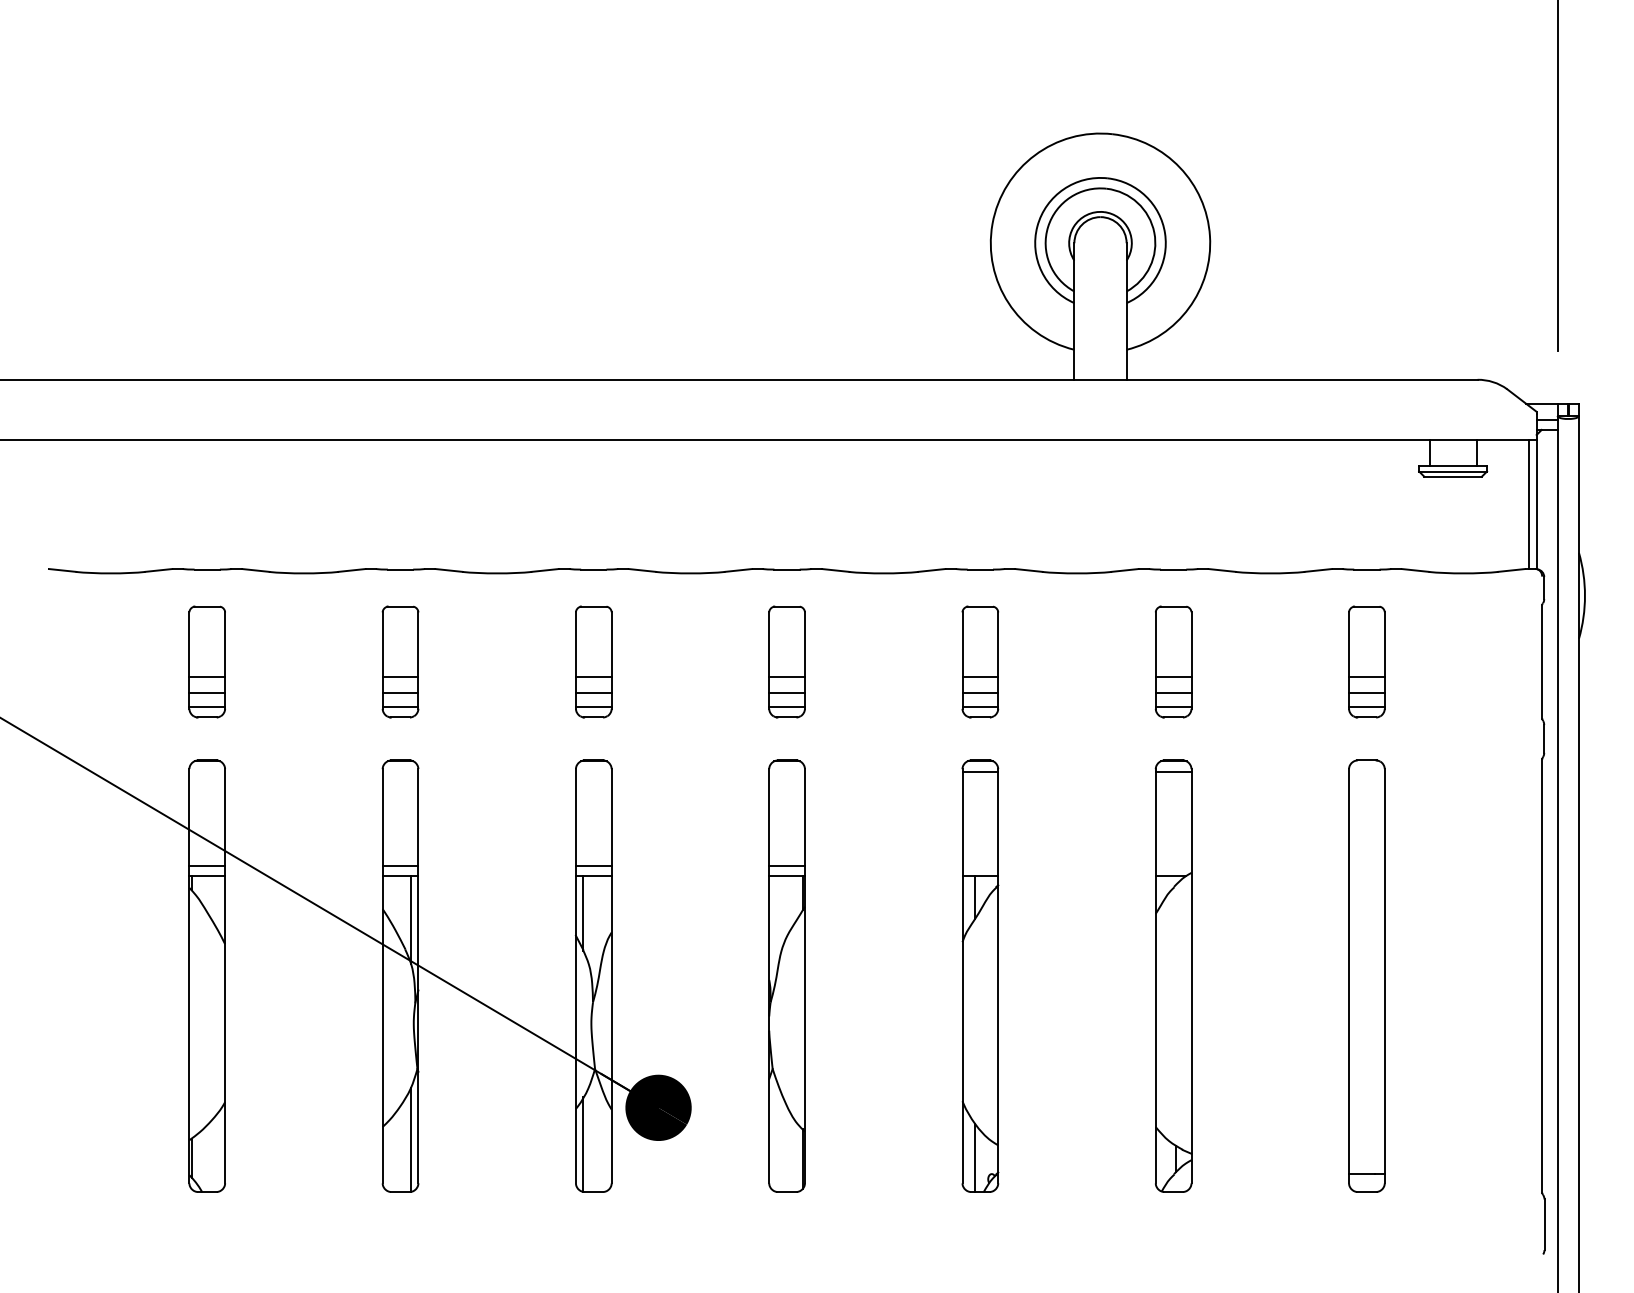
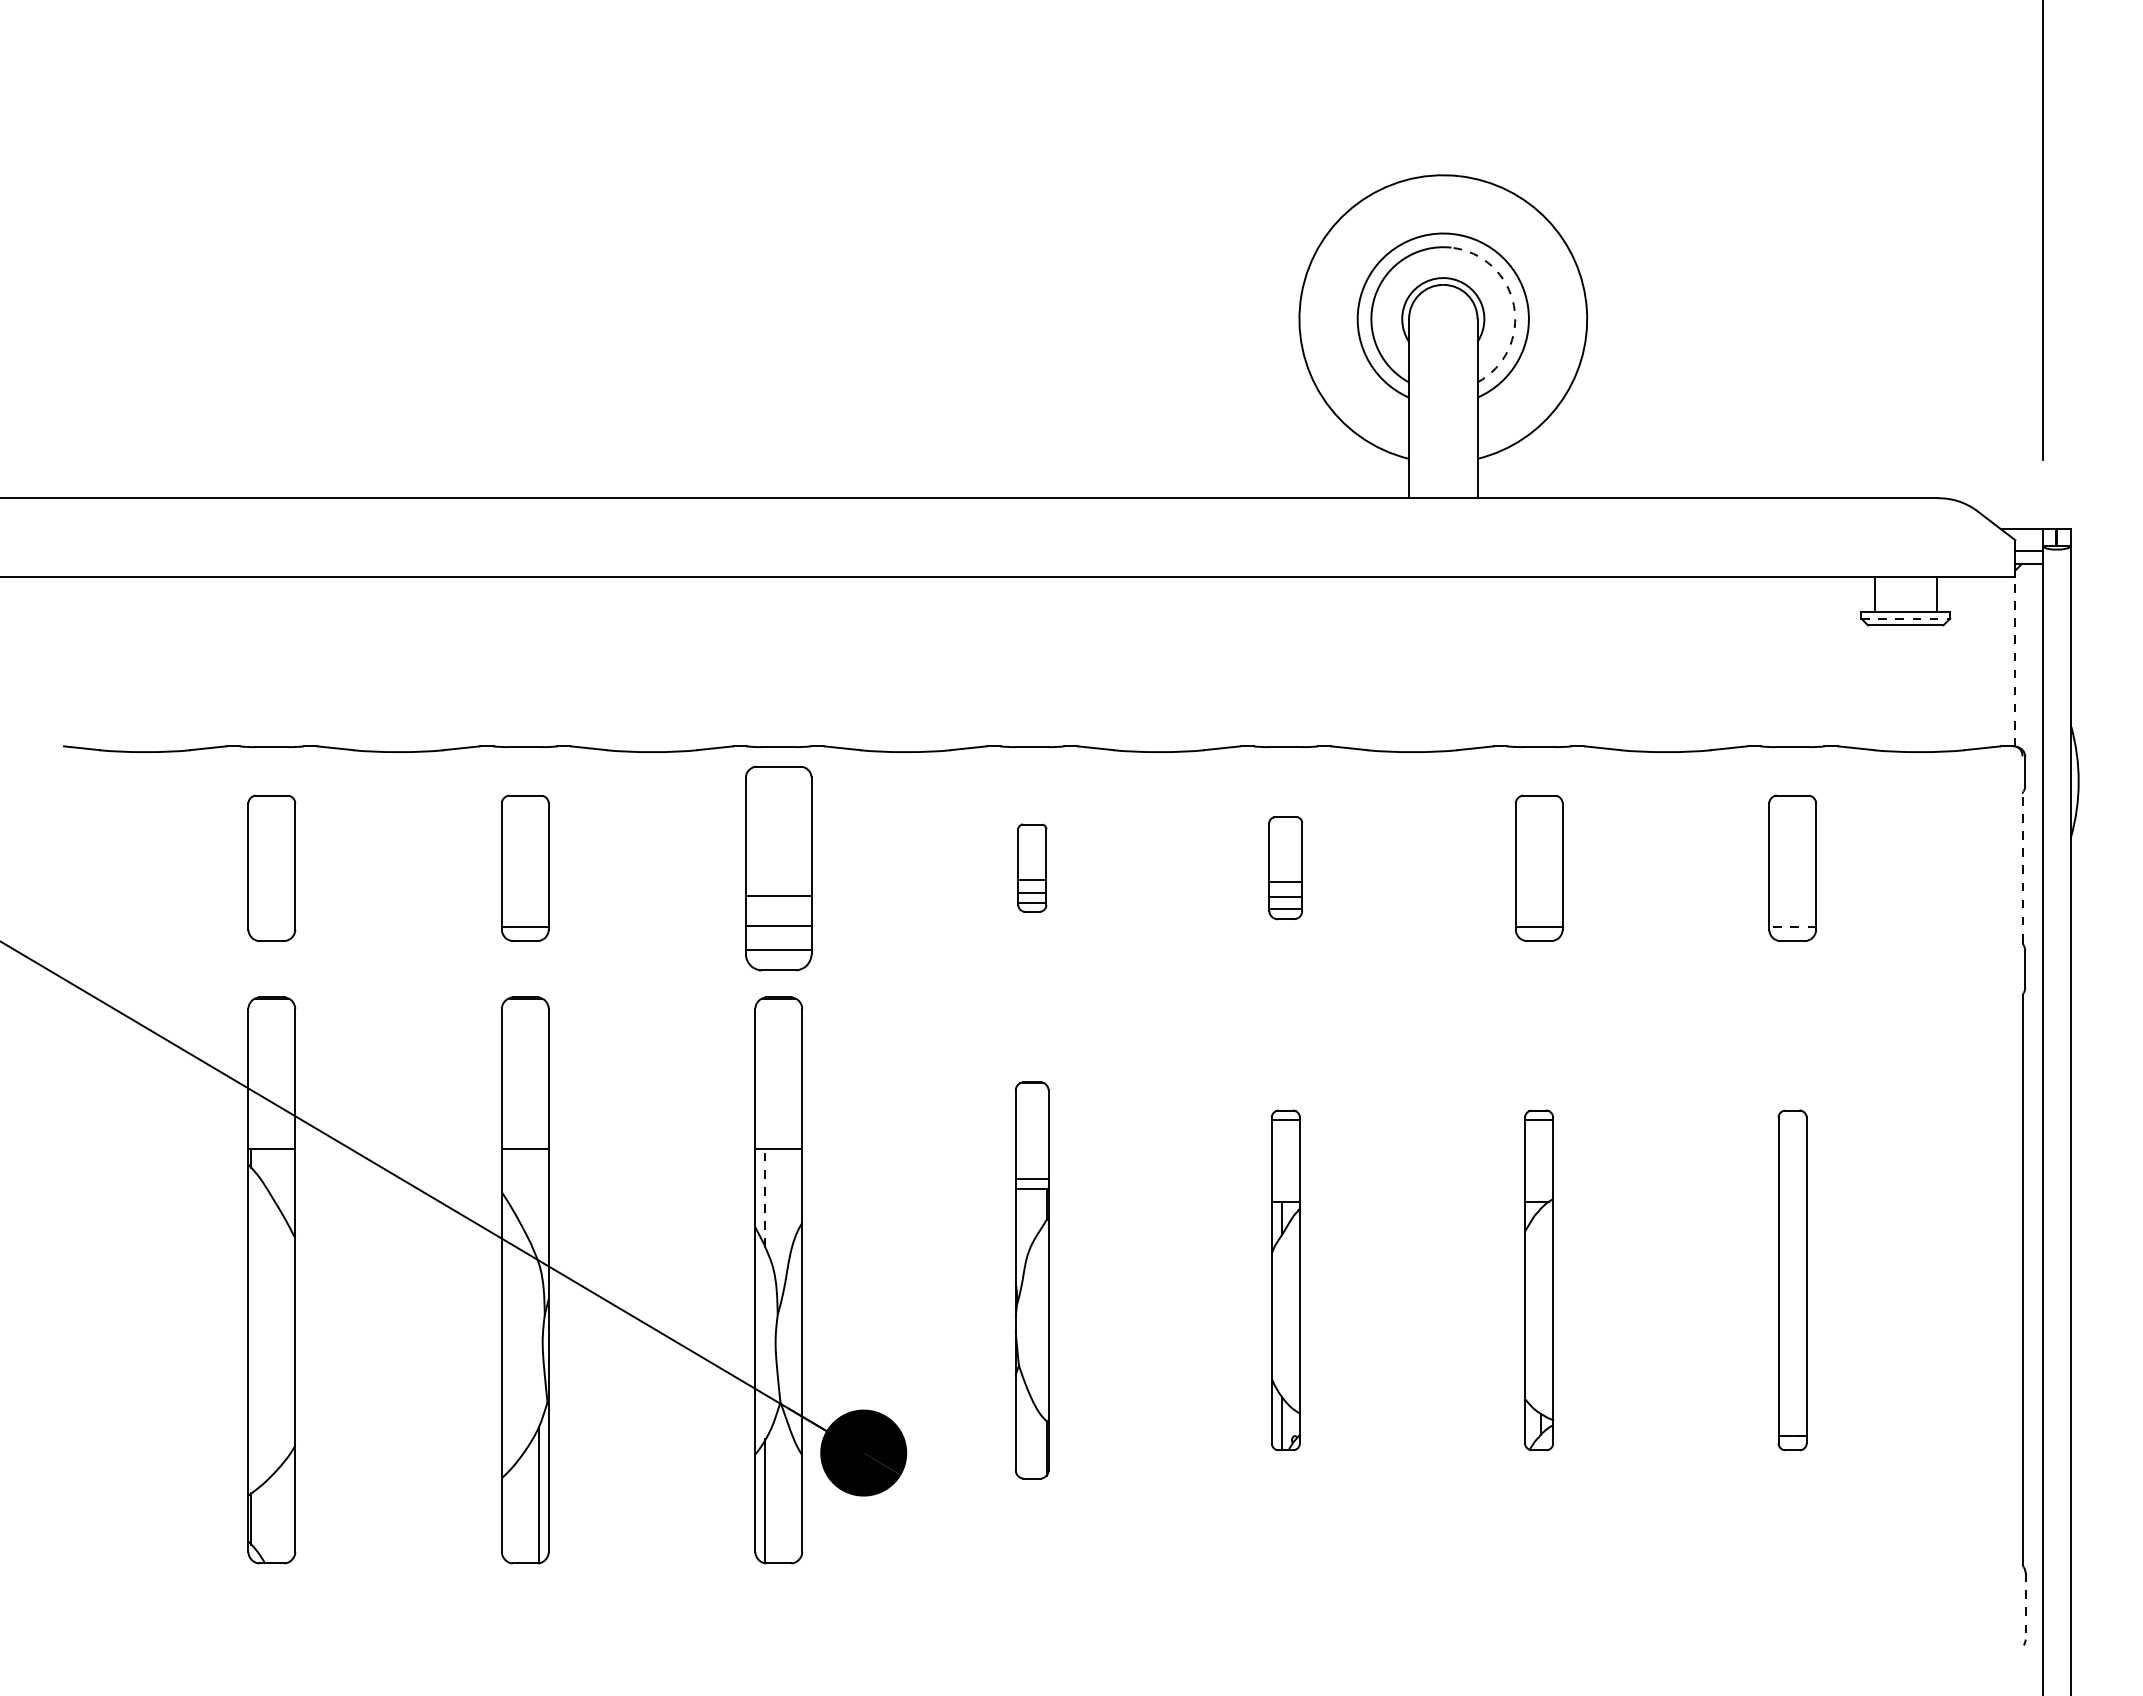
arc: (1154, 232) -> (1513, 305), solid -> dashed
line: (1452, 471) -> (1905, 618), solid -> dashed
line: (1529, 504) -> (2005, 661), removed
line: (1536, 504) -> (2015, 661), solid -> dashed
part: (593, 661) -> (778, 867), size x1.4
part: (787, 661) -> (1032, 867), size x0.6
part: (980, 661) -> (1285, 867), size x0.7
line: (1542, 661) -> (2022, 867), solid -> dashed
line: (207, 676) -> (271, 887), removed
line: (399, 676) -> (524, 887), removed
line: (1173, 676) -> (1538, 887), removed
line: (1366, 676) -> (1792, 887), removed
line: (207, 693) -> (271, 909), removed
line: (399, 693) -> (524, 909), removed
line: (1173, 693) -> (1538, 909), removed
line: (1366, 693) -> (1792, 909), removed
line: (207, 706) -> (271, 926), removed
line: (1366, 706) -> (1792, 926), solid -> dashed
line: (207, 865) -> (271, 1135), removed
line: (399, 865) -> (524, 1135), removed
line: (593, 865) -> (778, 1135), removed
line: (583, 913) -> (765, 1198), solid -> dashed
line: (411, 919) -> (539, 1206), removed
part: (786, 976) -> (1031, 1280), size x0.7
part: (980, 976) -> (1285, 1280), size x0.6
part: (1173, 976) -> (1538, 1280), size x0.6
part: (1366, 976) -> (1792, 1280), size x0.6
line: (1544, 1224) -> (2025, 1606), solid -> dashed

